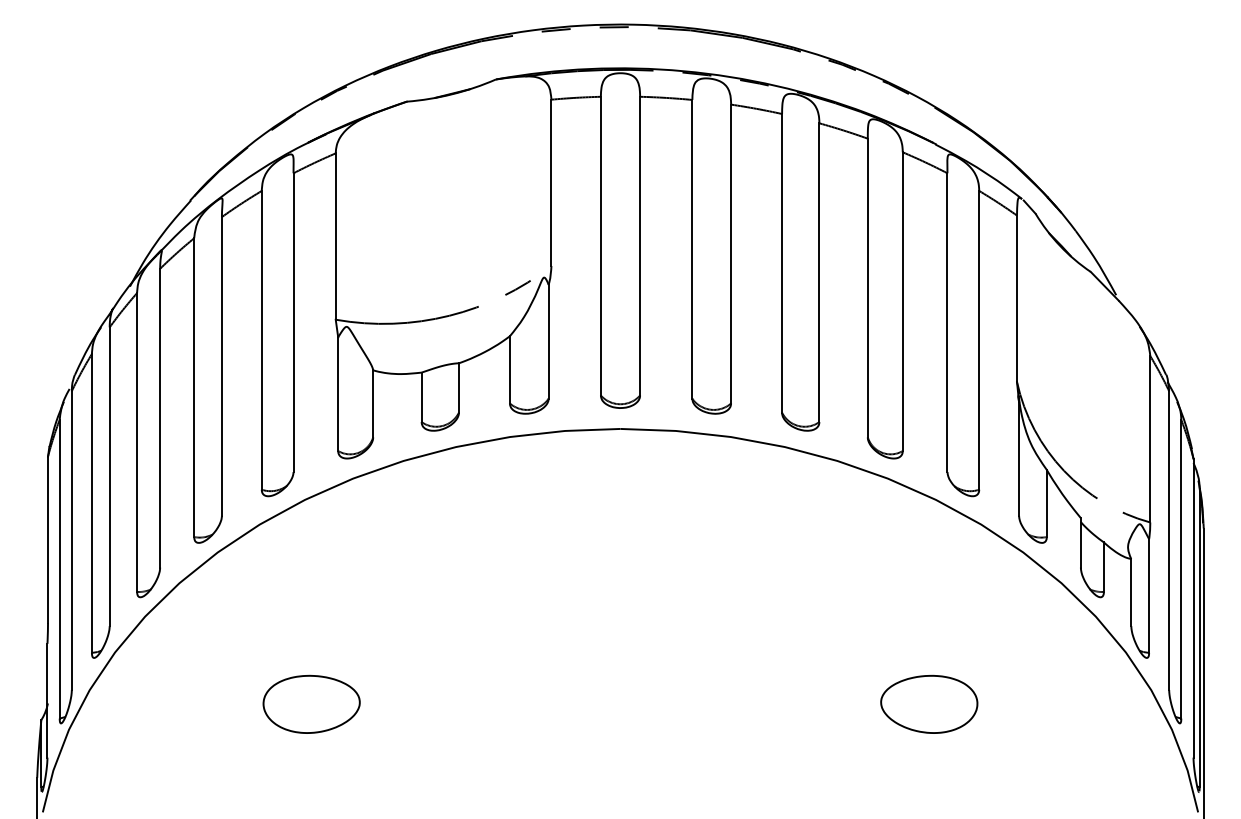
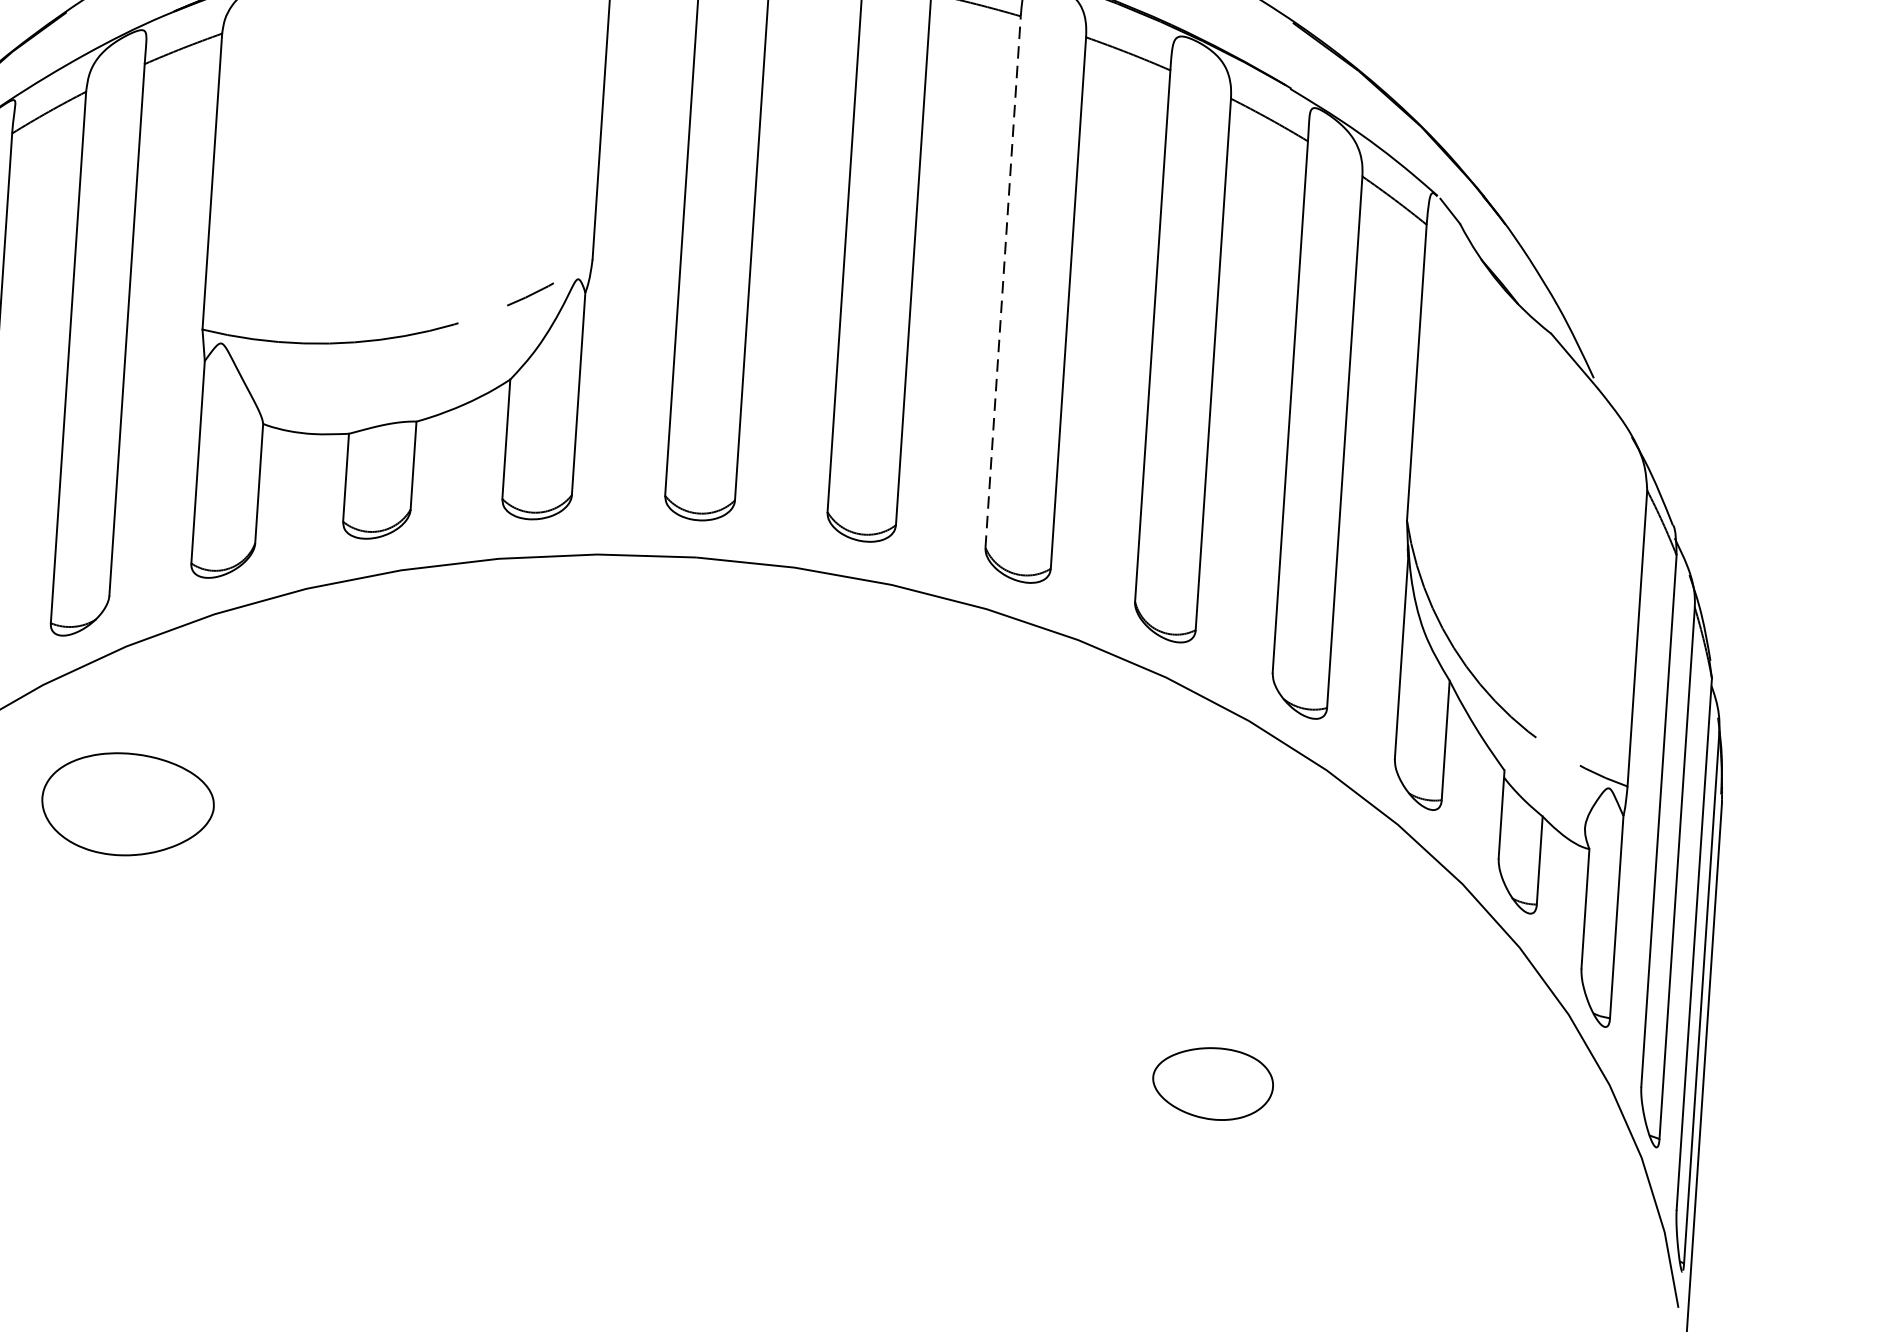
line: (782, 262) -> (1003, 280), solid -> dashed
part: (311, 703) -> (127, 803), moved
part: (929, 703) -> (1213, 1082), size x0.7

